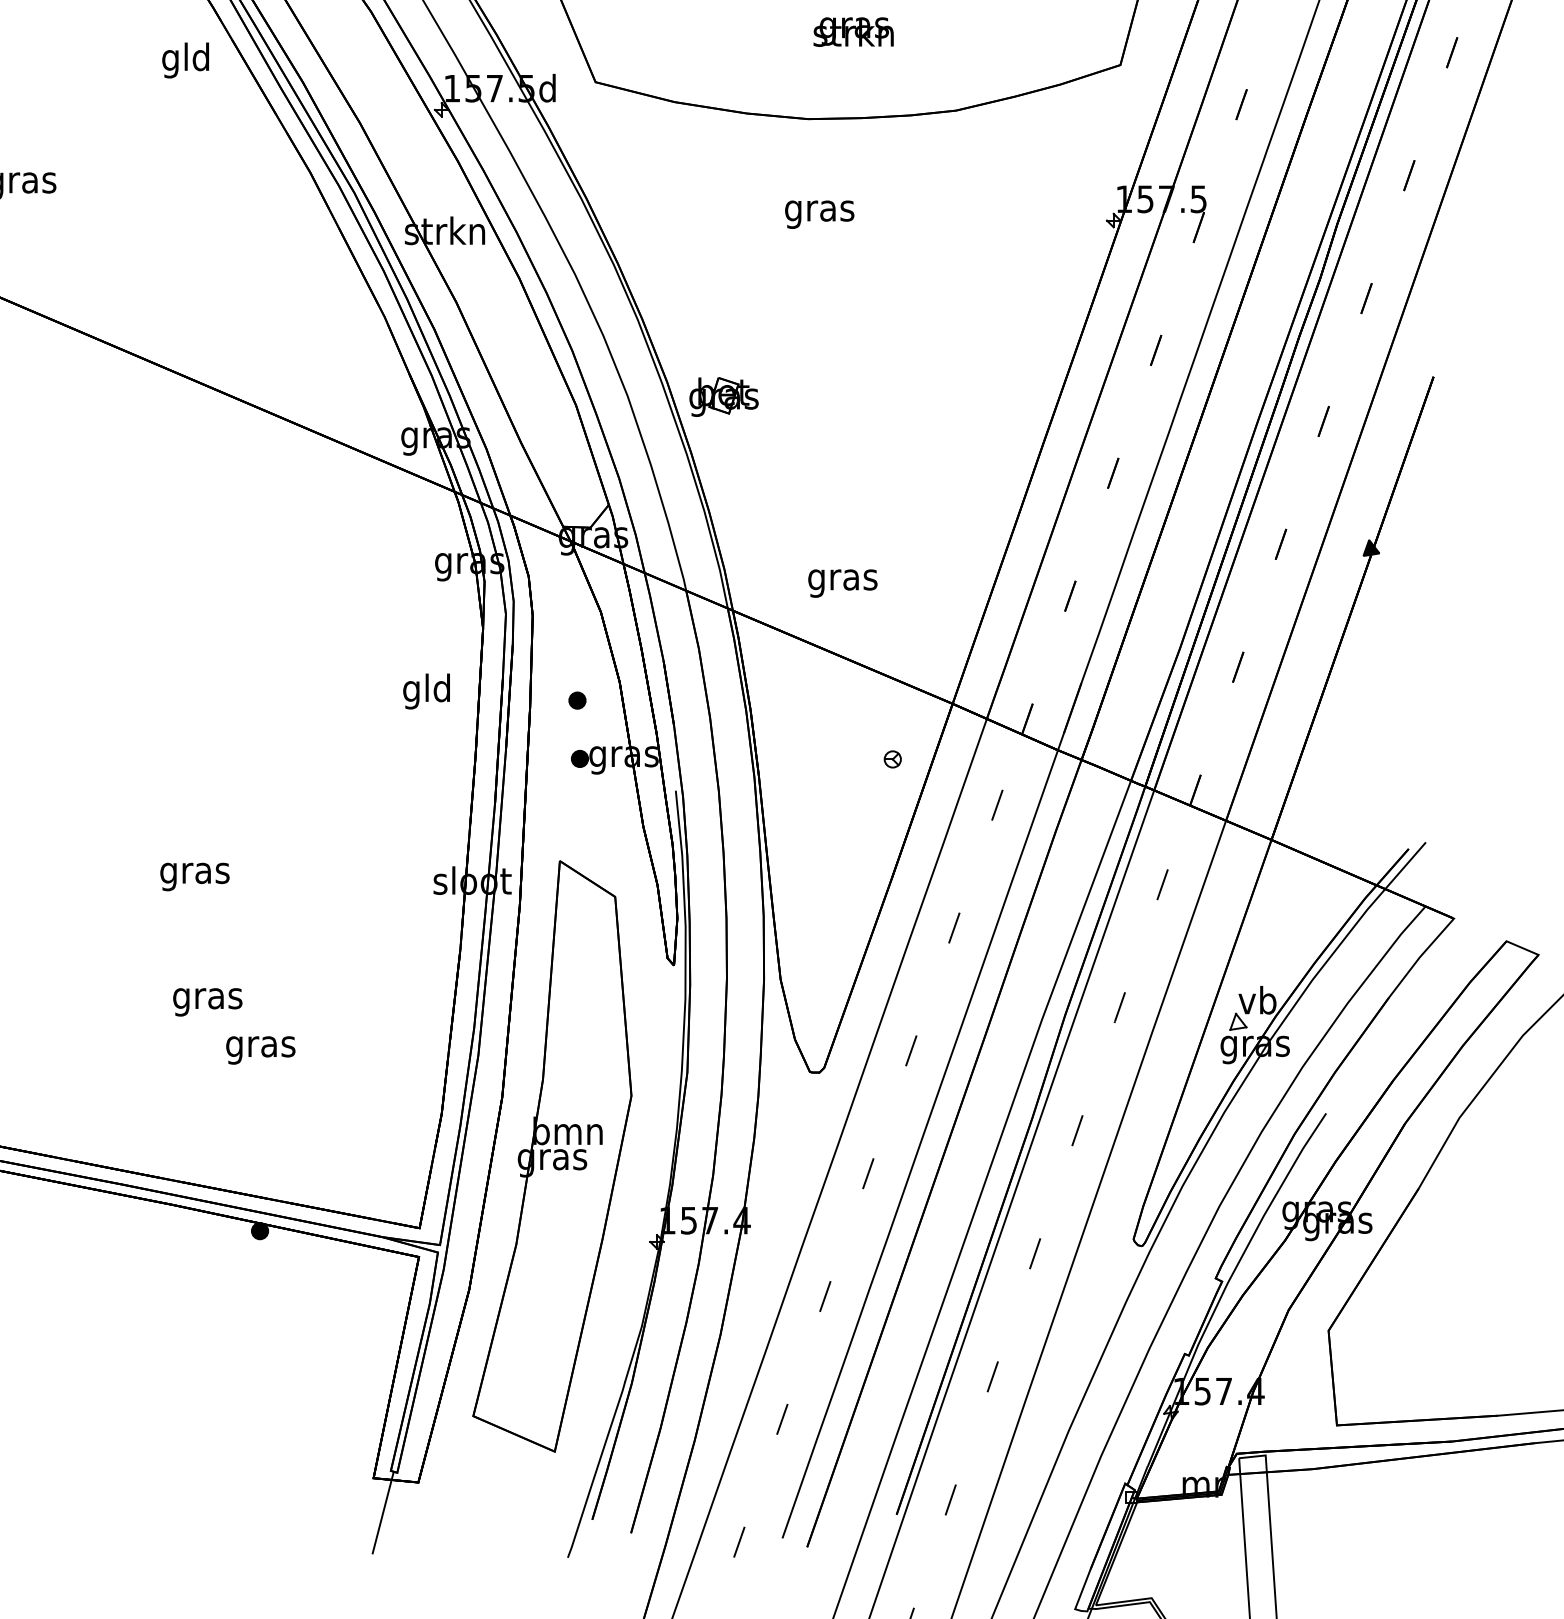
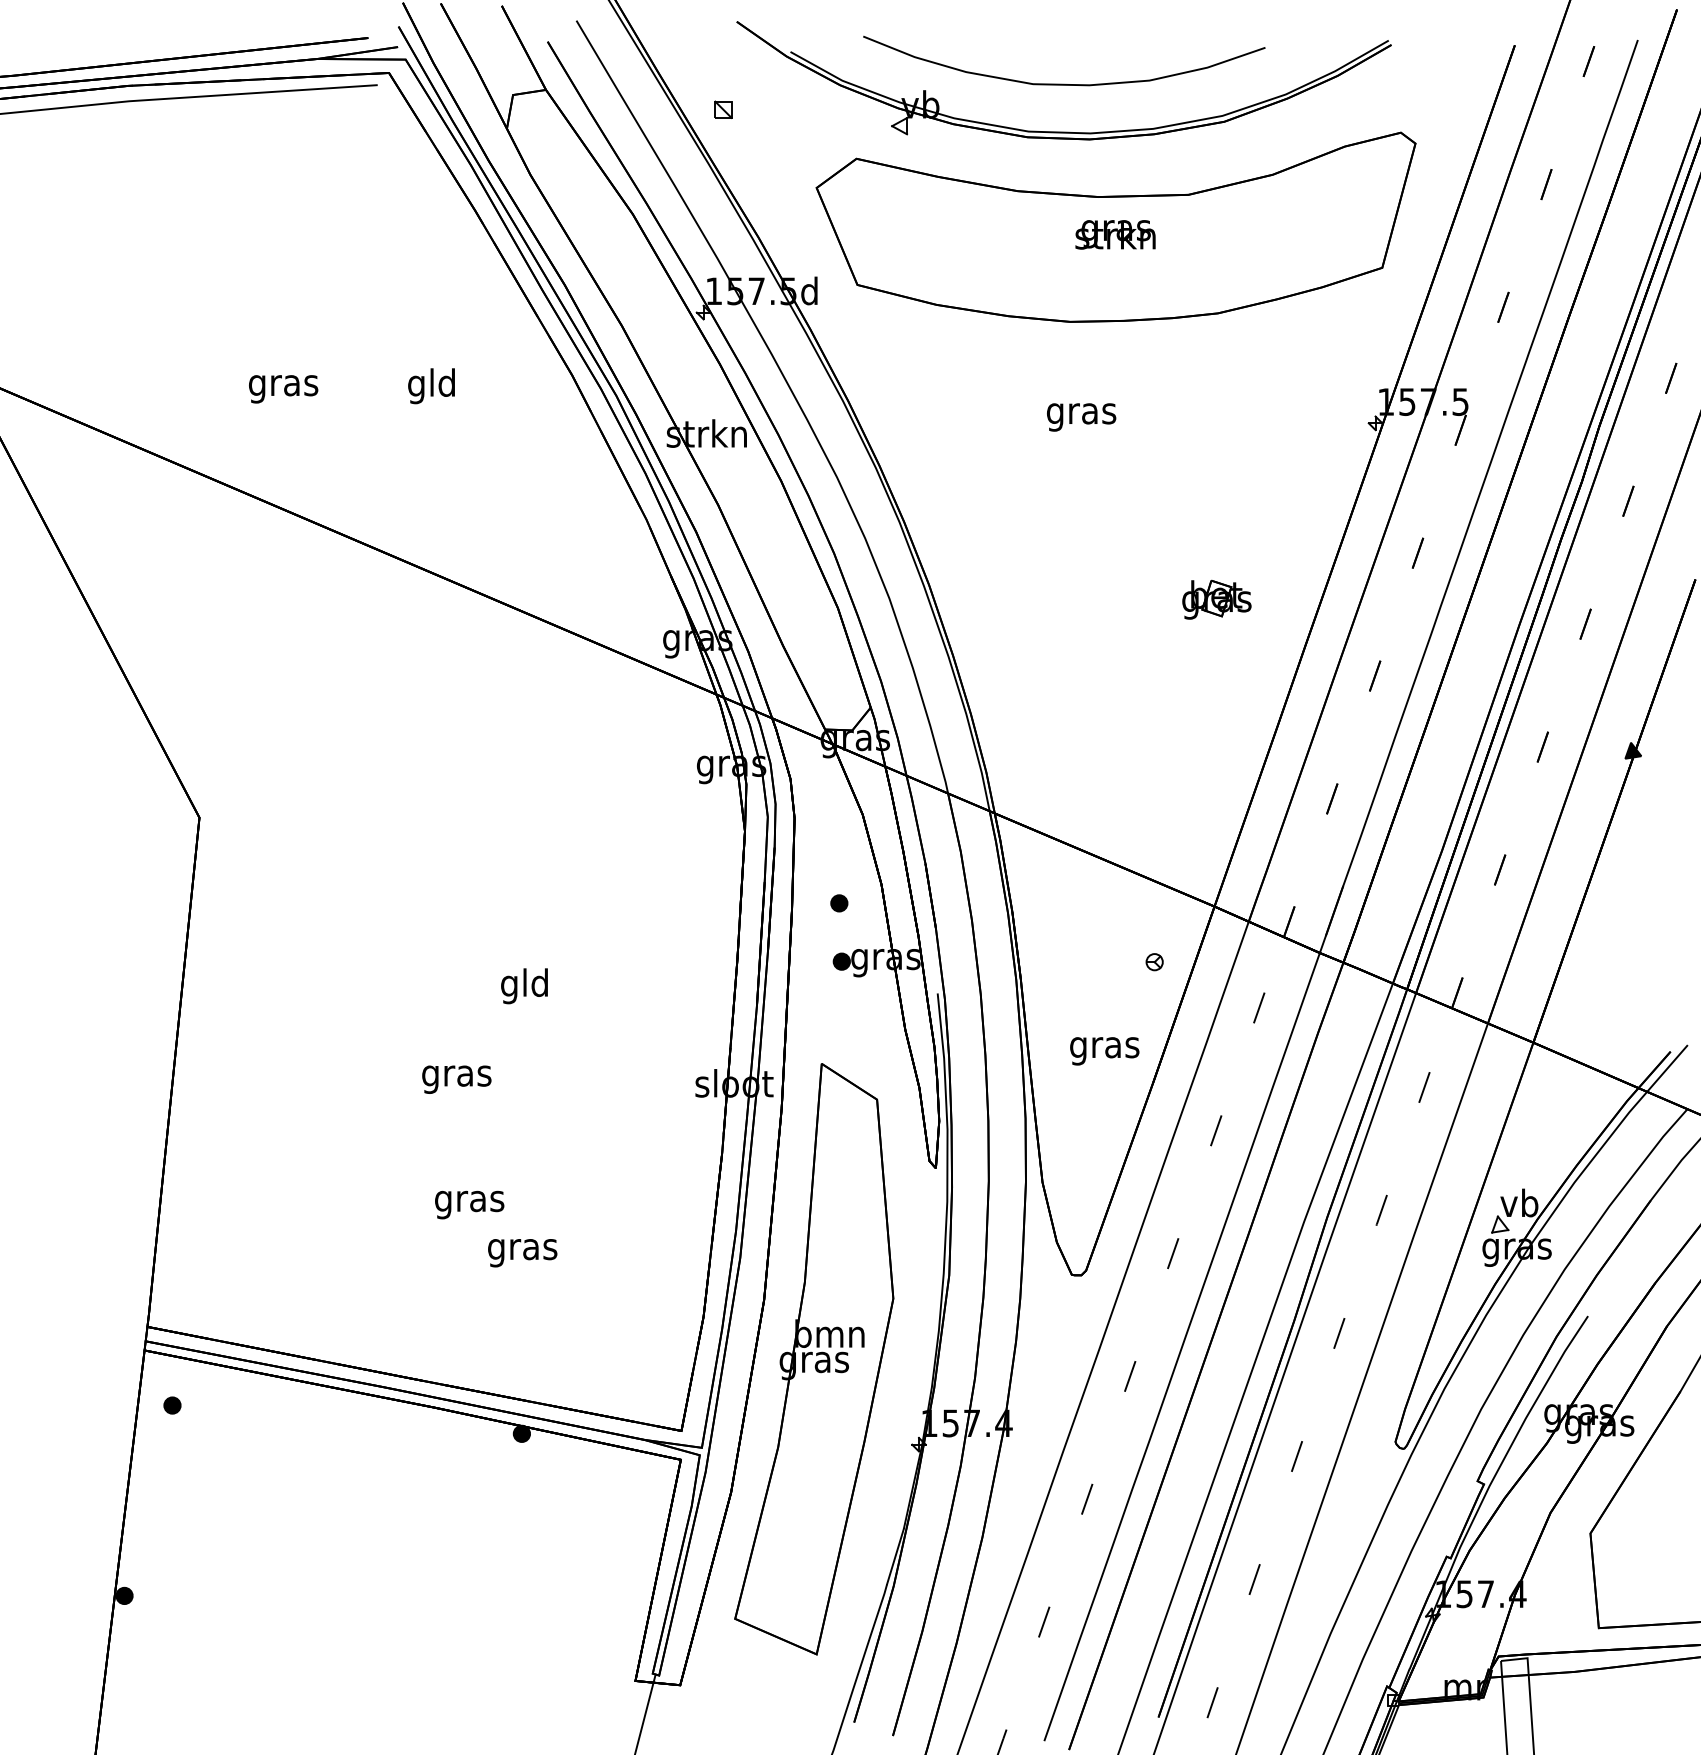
text: (185, 60) -> (431, 386), moved
part: (723, 396) -> (1216, 599), moved
text: (842, 583) -> (1104, 1051), moved
text: (426, 691) -> (524, 986), moved

